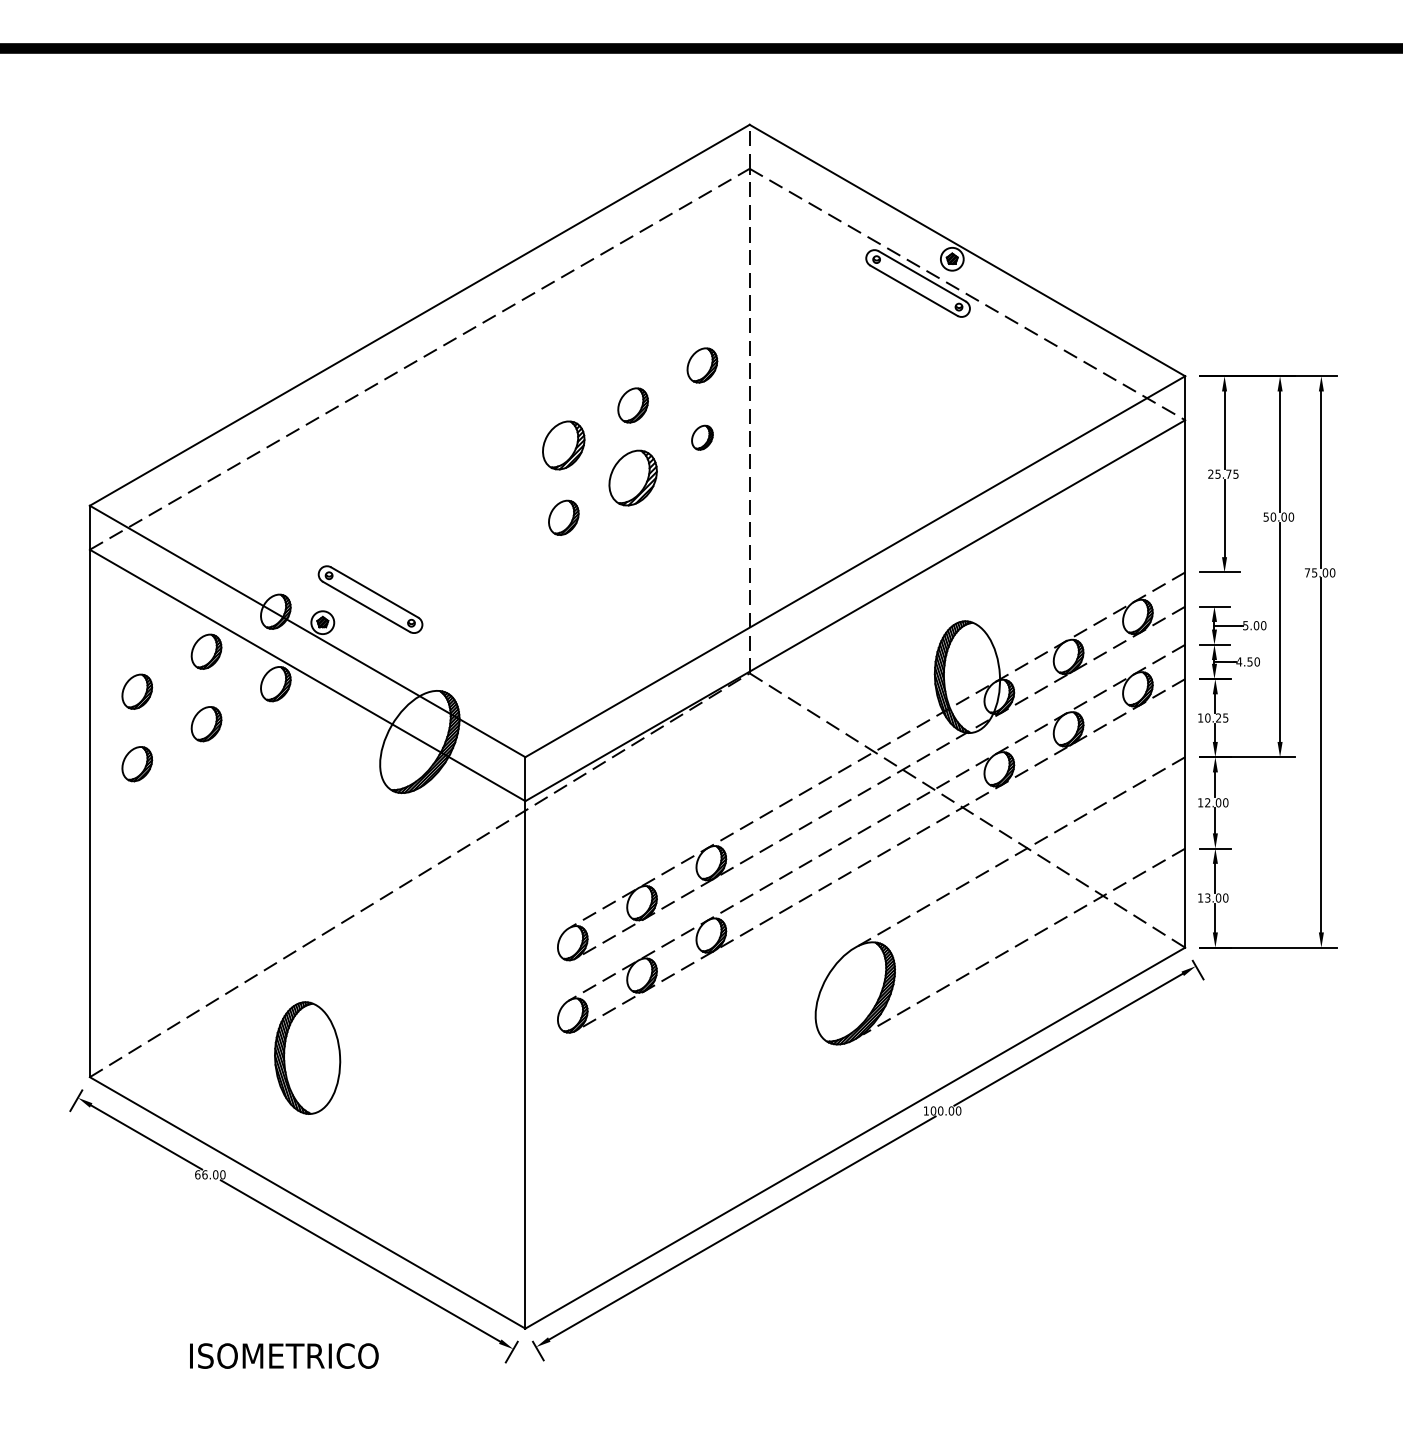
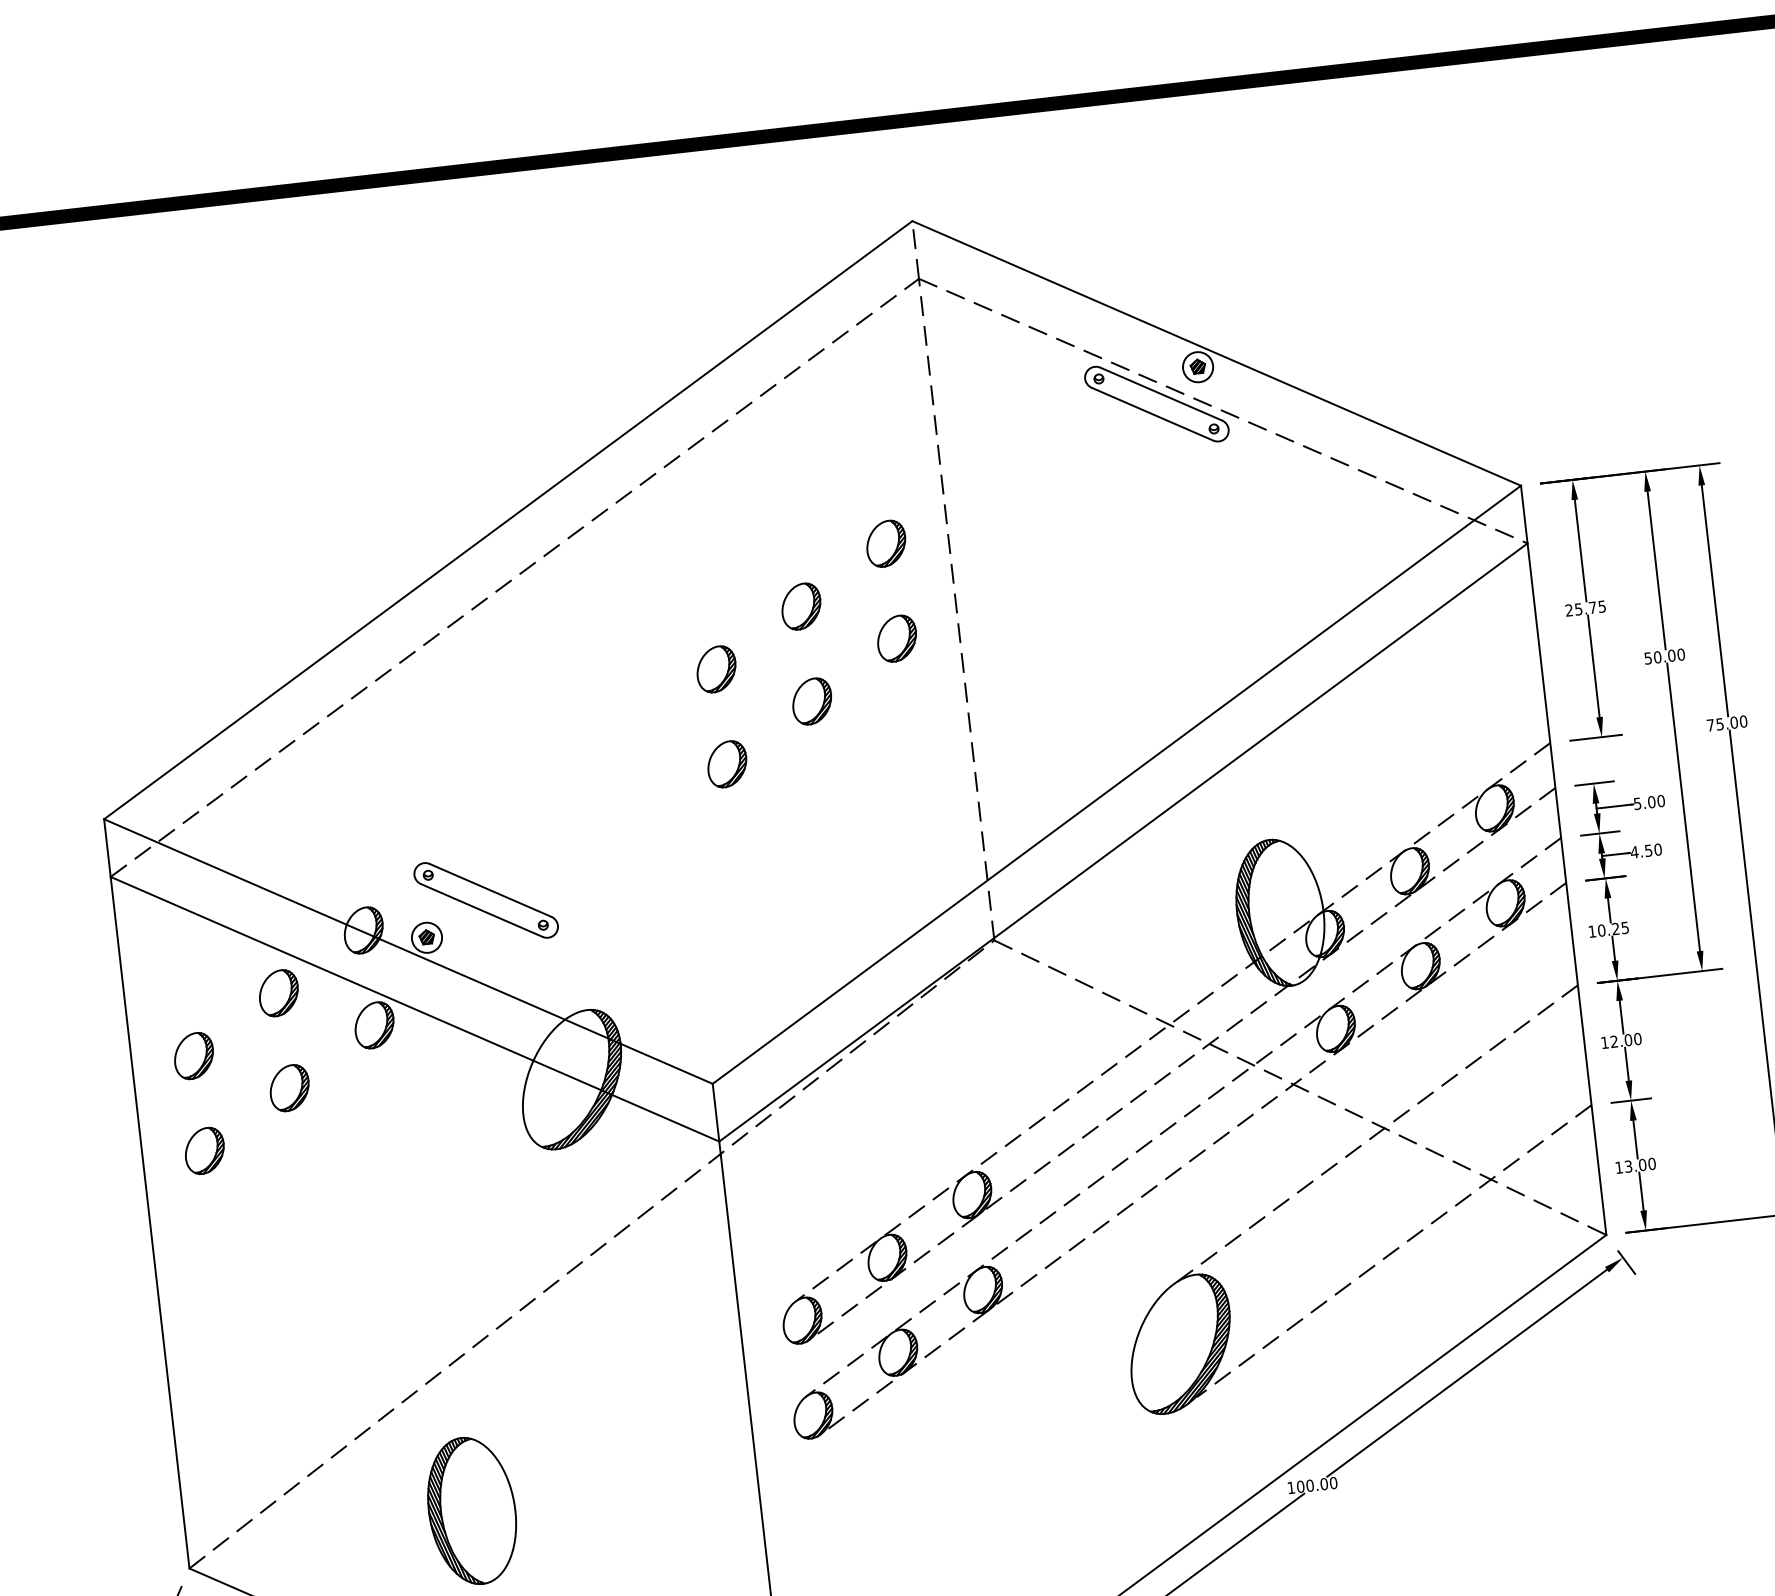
part: (702, 437) -> (897, 638), size x1.43
part: (563, 445) -> (716, 669), size x0.71
part: (632, 477) -> (811, 701), size x0.62

